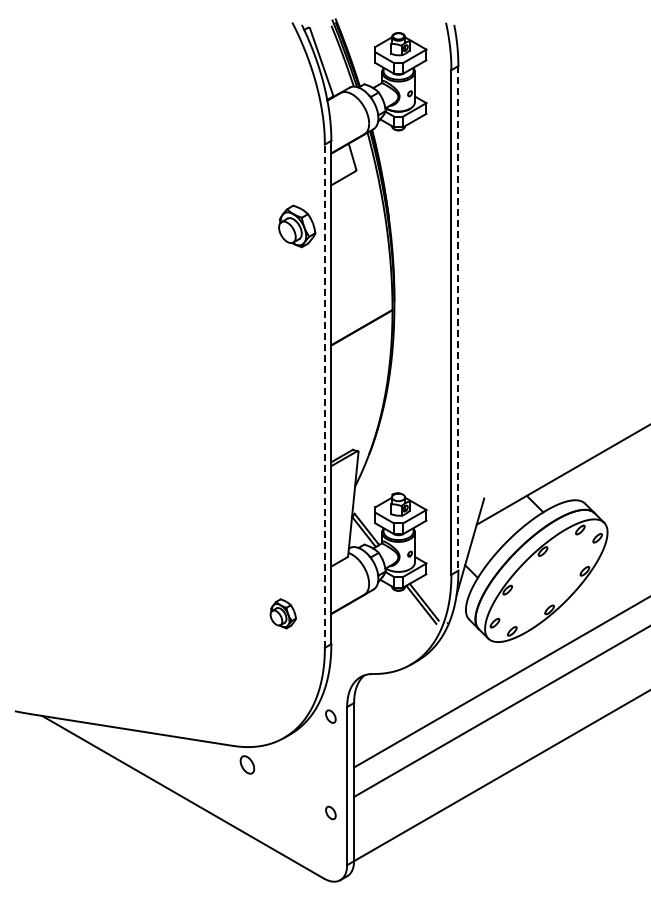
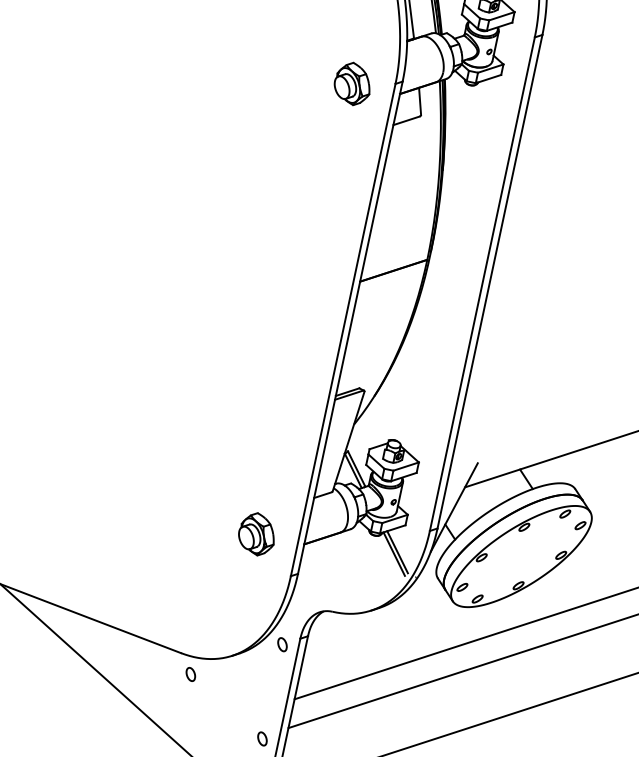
part: (297, 226) -> (353, 84), moved
line: (458, 318) -> (490, 281), dashed -> solid
line: (324, 396) -> (342, 330), dashed -> solid
part: (283, 613) -> (257, 533), size x1.43
part: (247, 764) -> (190, 674), size x0.71

